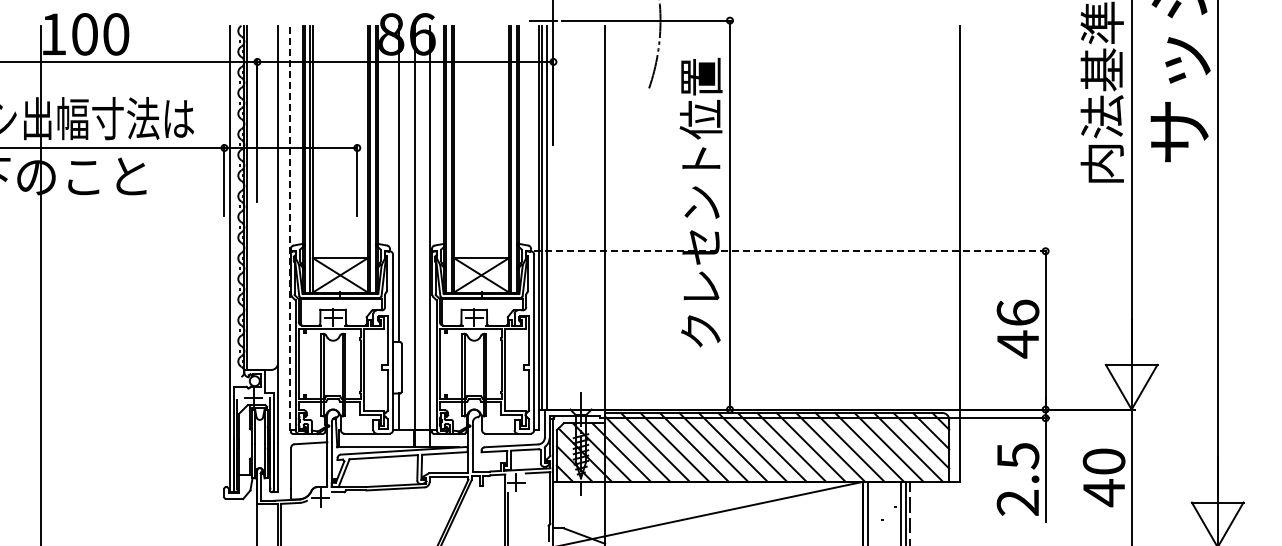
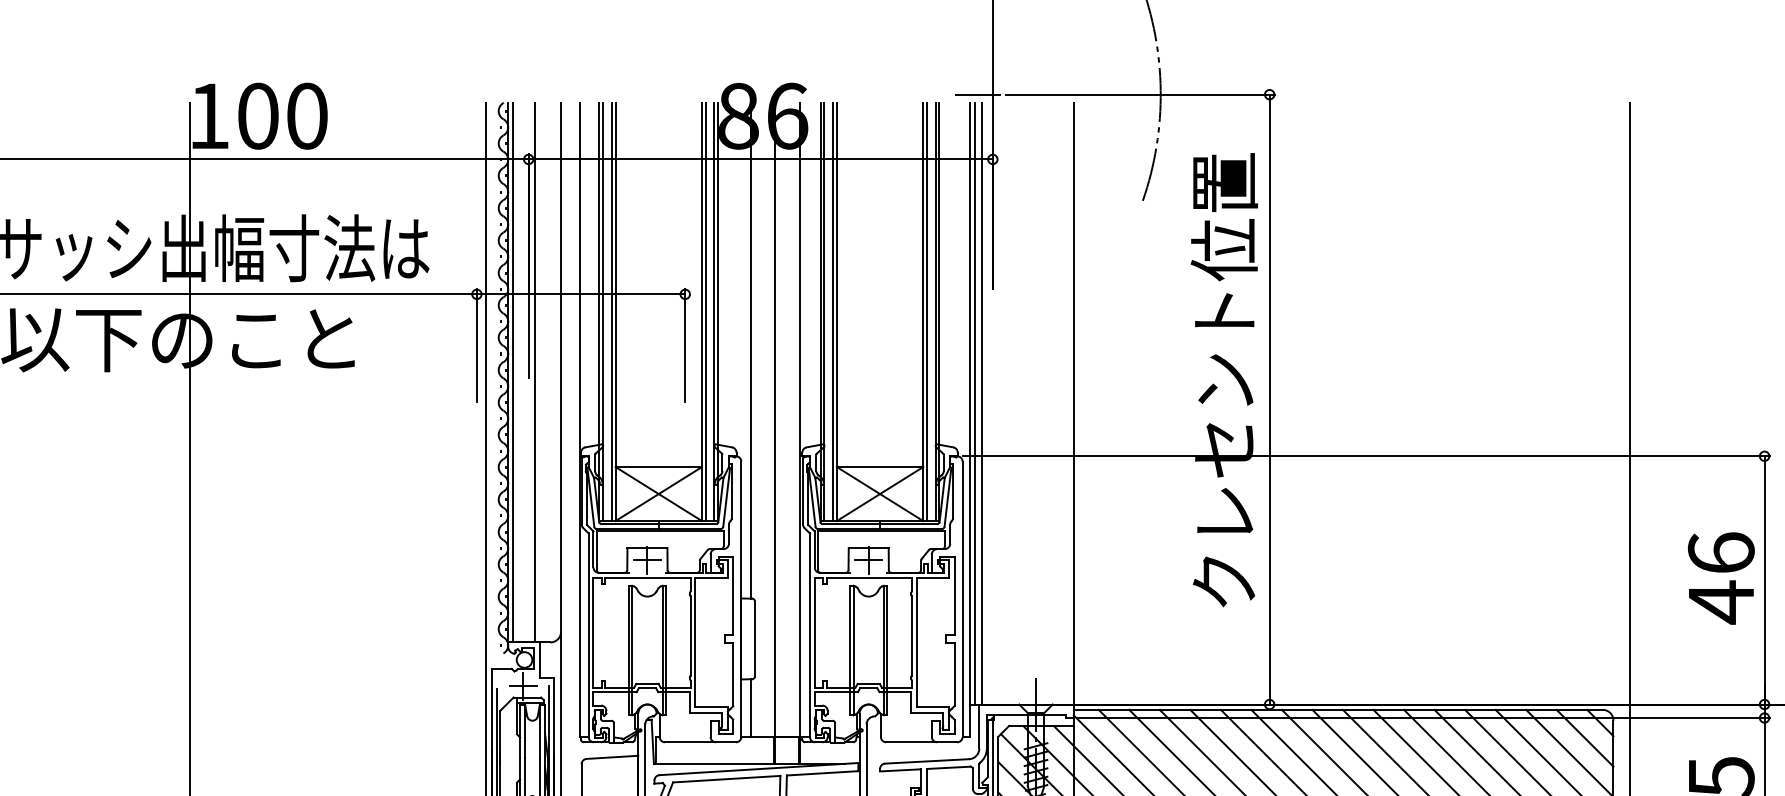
line: (261, 197) -> (535, 371), added
line: (290, 227) -> (580, 419), dashed -> solid
line: (792, 251) -> (1367, 456), dashed -> solid

